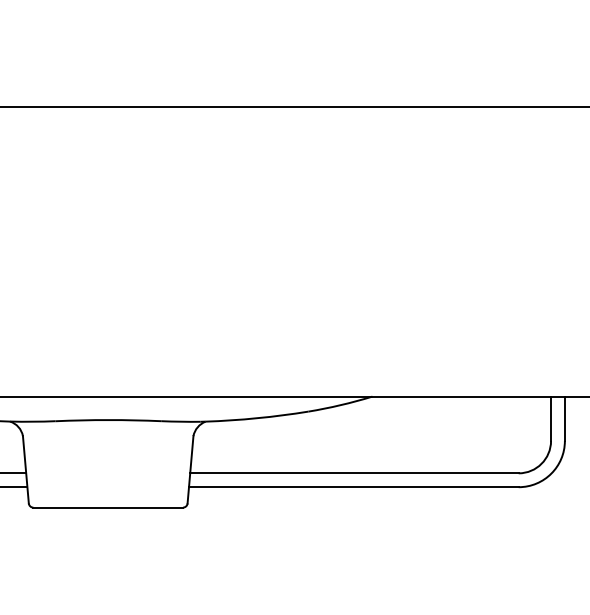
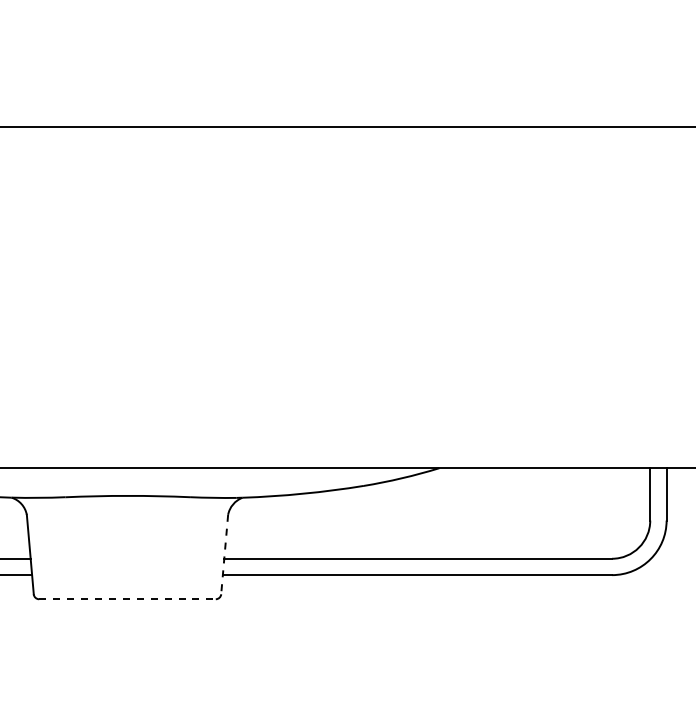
line: (190, 469) -> (224, 554), solid -> dashed
line: (109, 507) -> (128, 599), solid -> dashed

